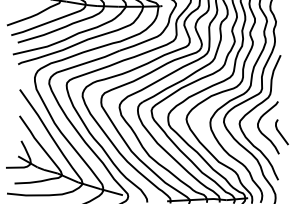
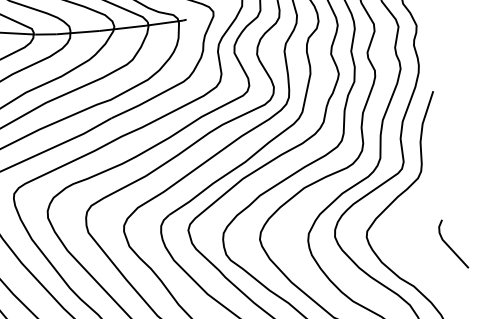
curve: (262, 132) -> (414, 249), removed

